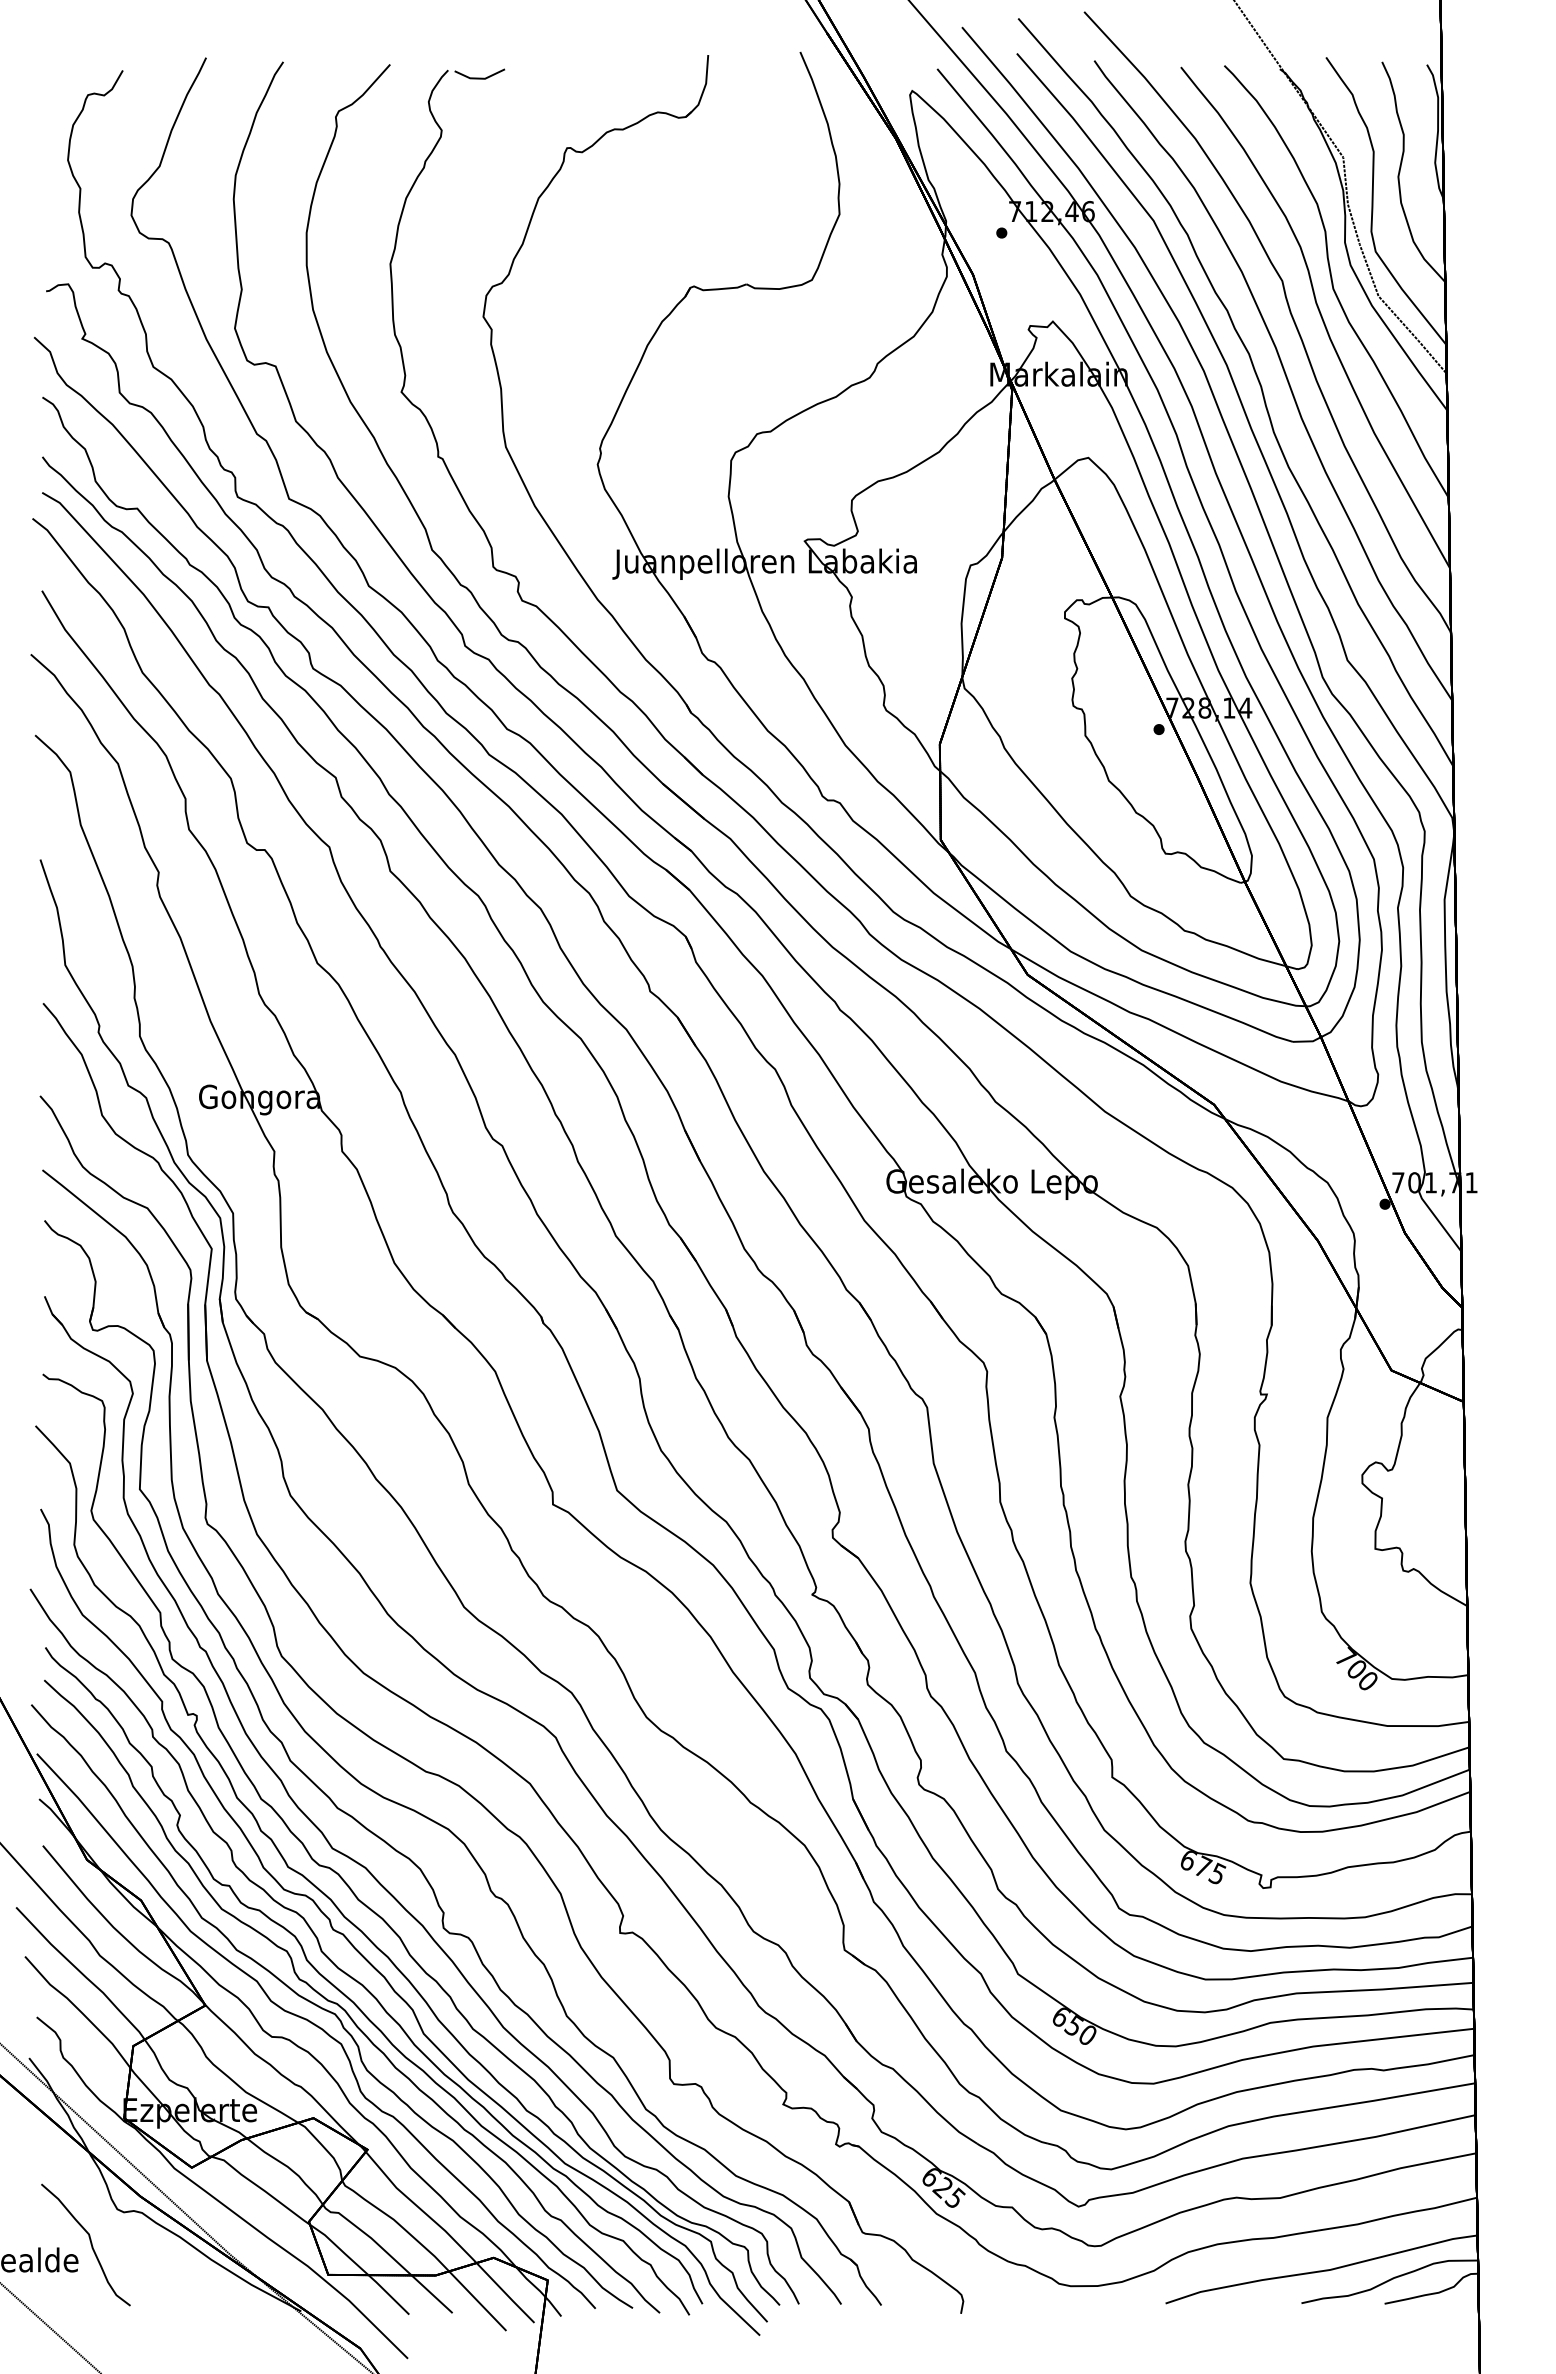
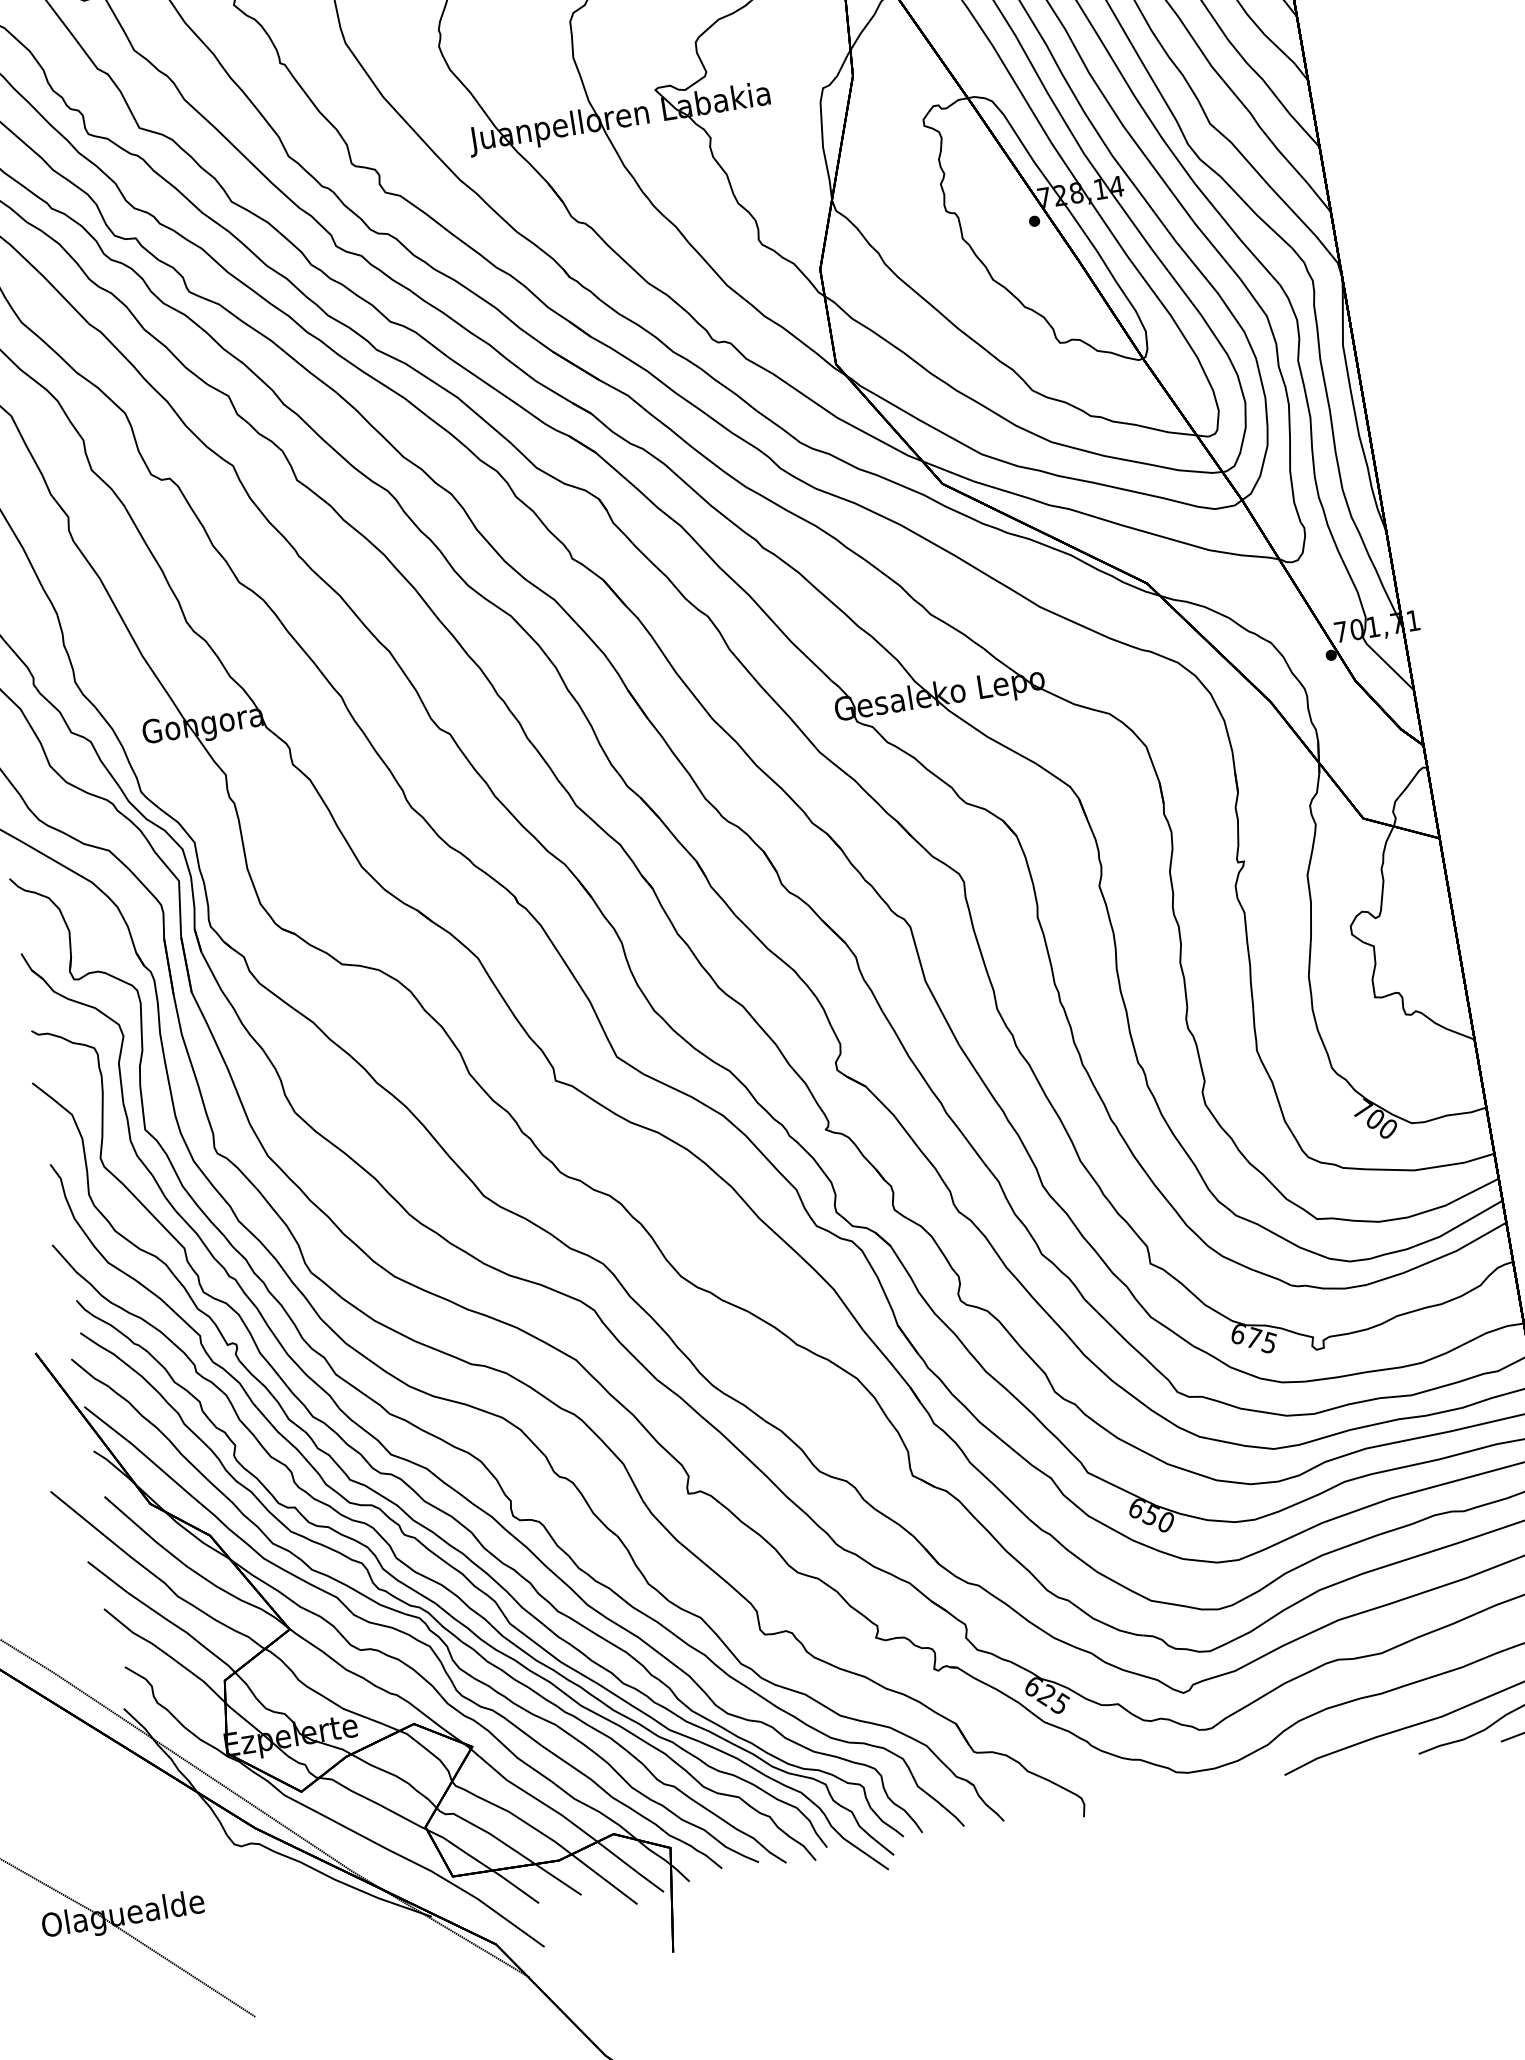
curve: (90, 2244) -> (213, 1883), removed

